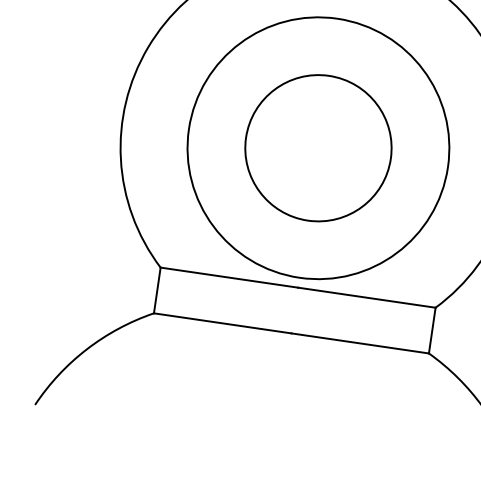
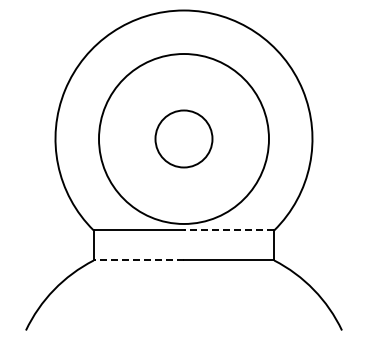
circle: (317, 147) -> (183, 138), size x0.6
line: (365, 297) -> (228, 230), solid -> dashed
line: (222, 323) -> (138, 260), solid -> dashed

